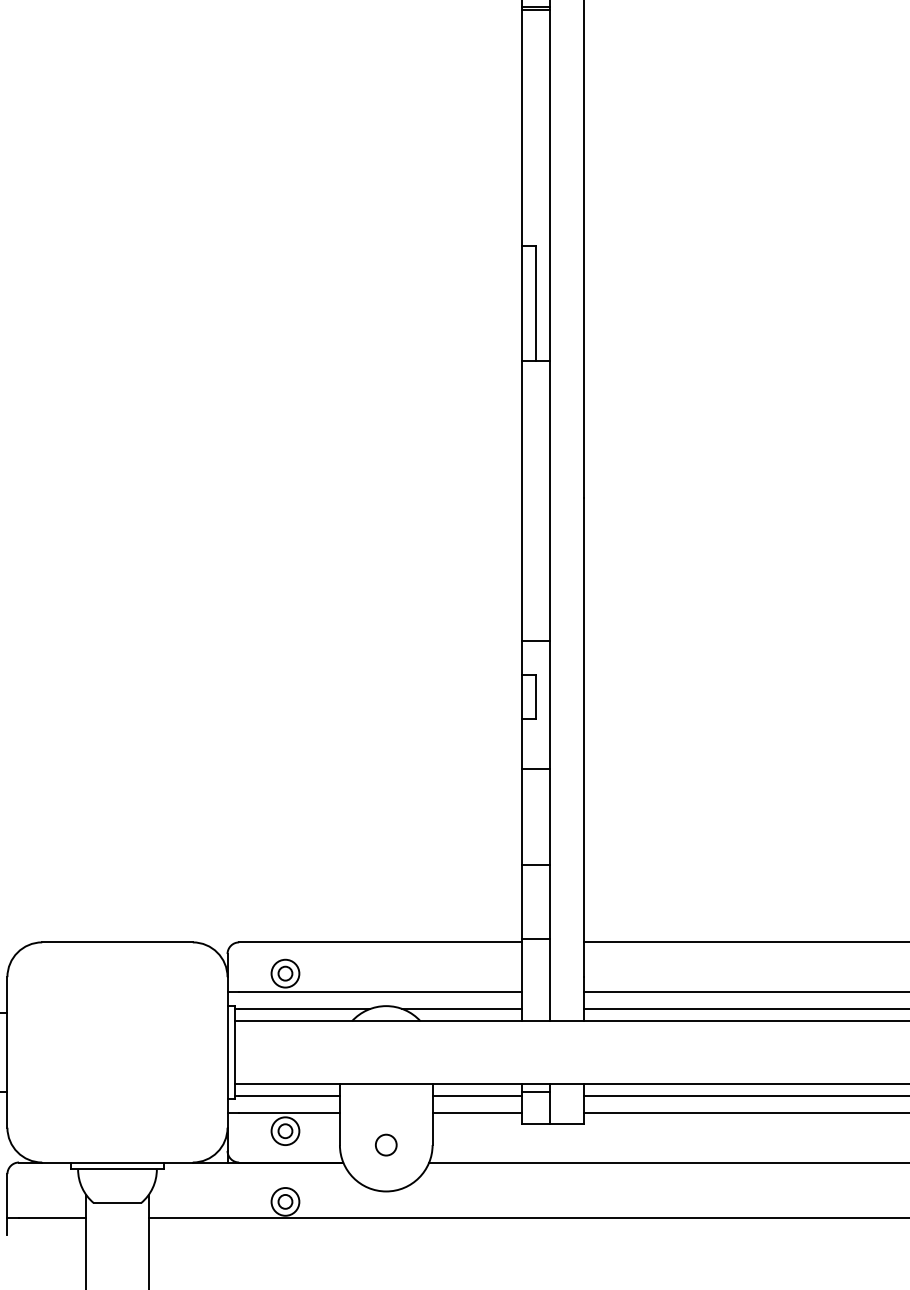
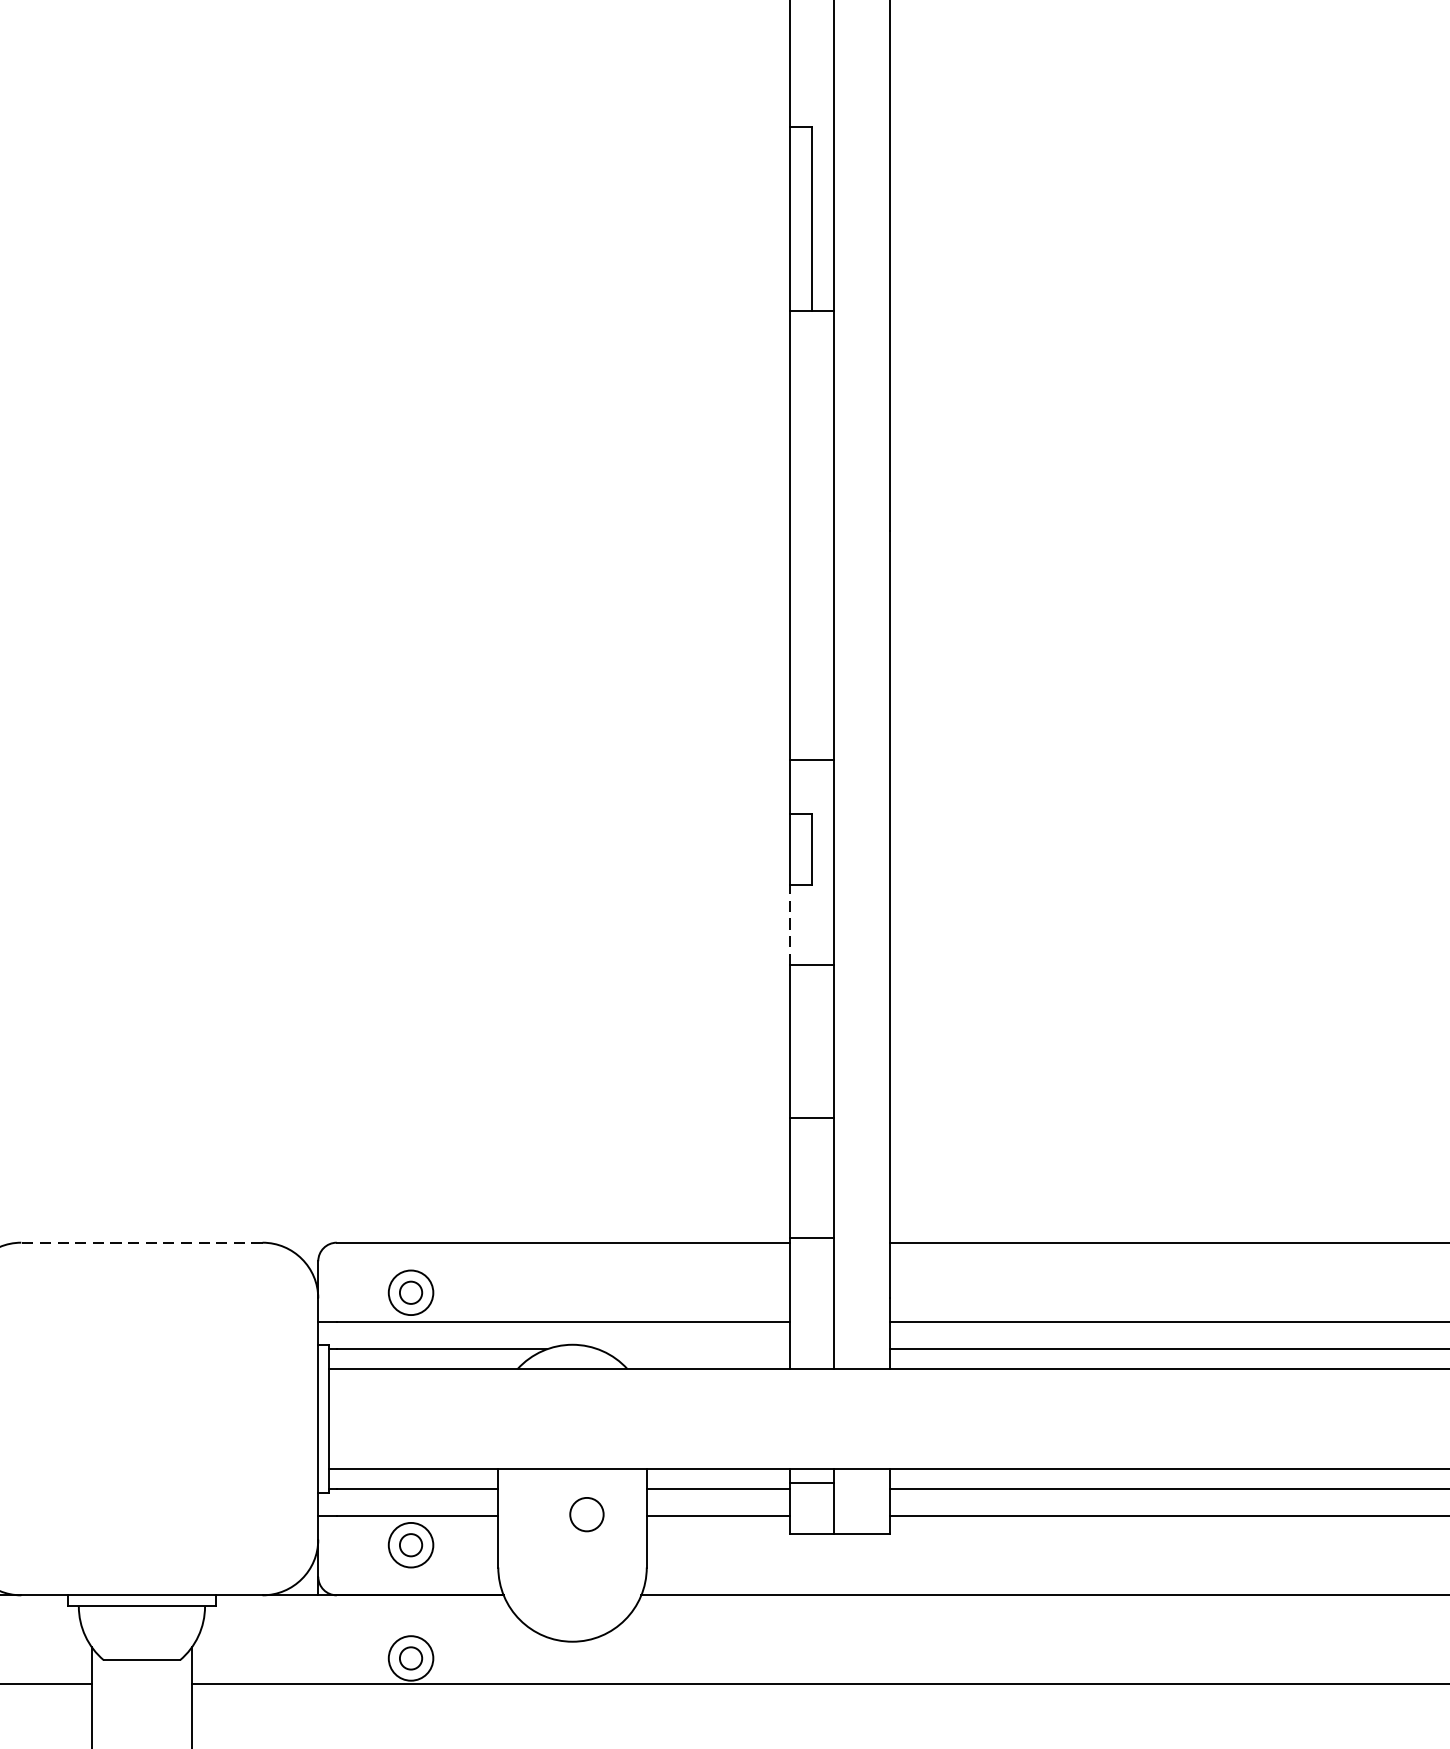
line: (521, 744) -> (789, 925), solid -> dashed
line: (117, 942) -> (141, 1242), solid -> dashed
line: (461, 1009) -> (693, 1350), removed
circle: (386, 1144) -> (587, 1513), moved

